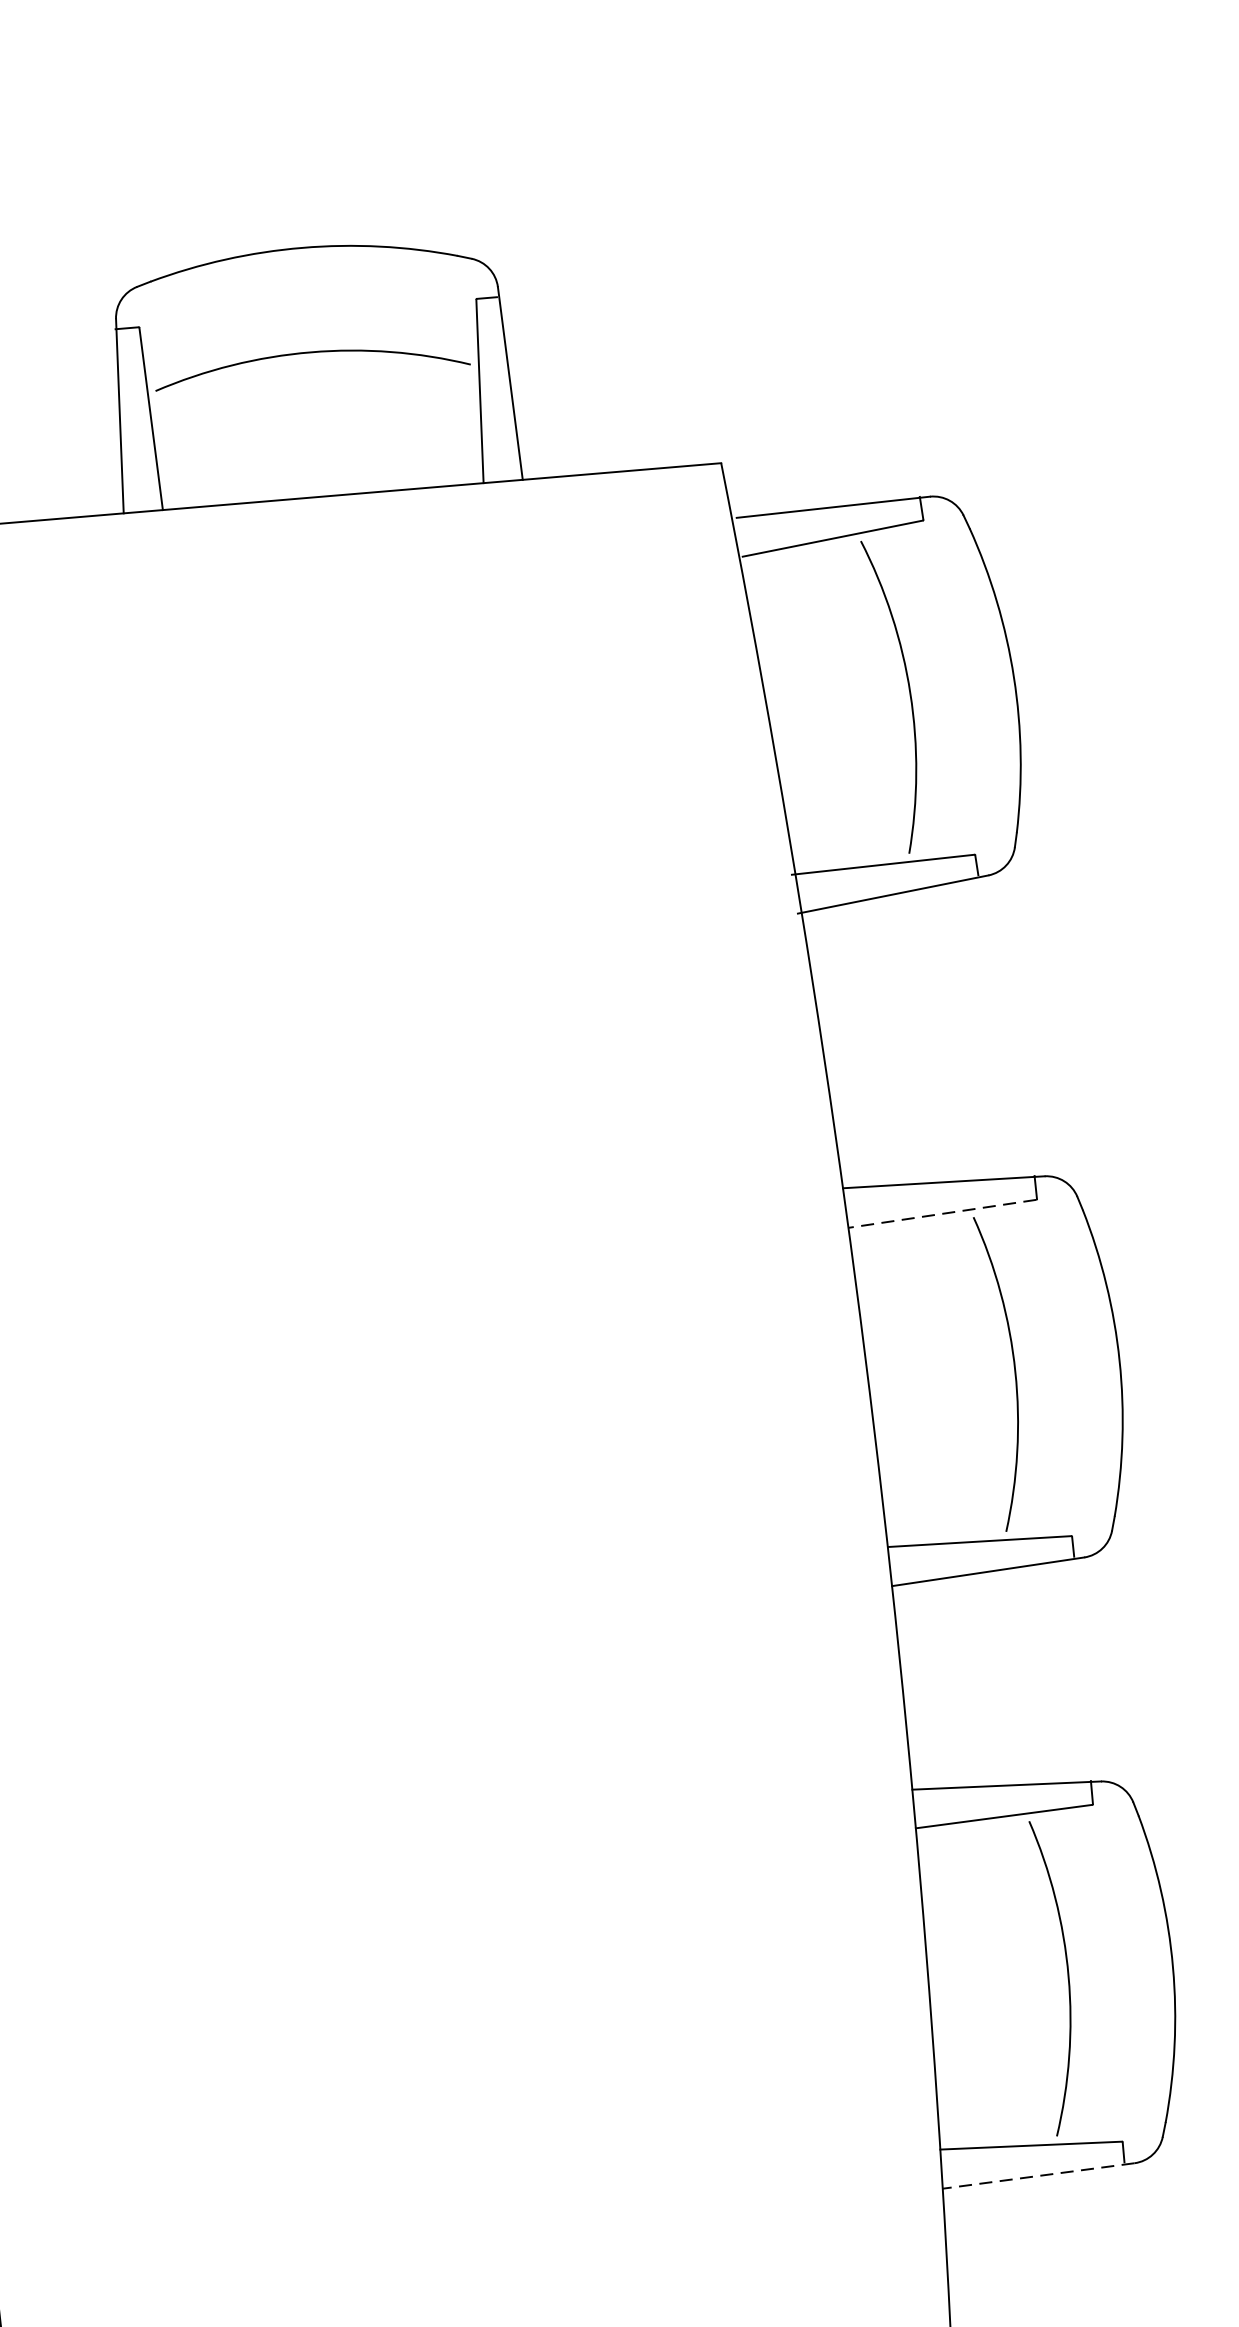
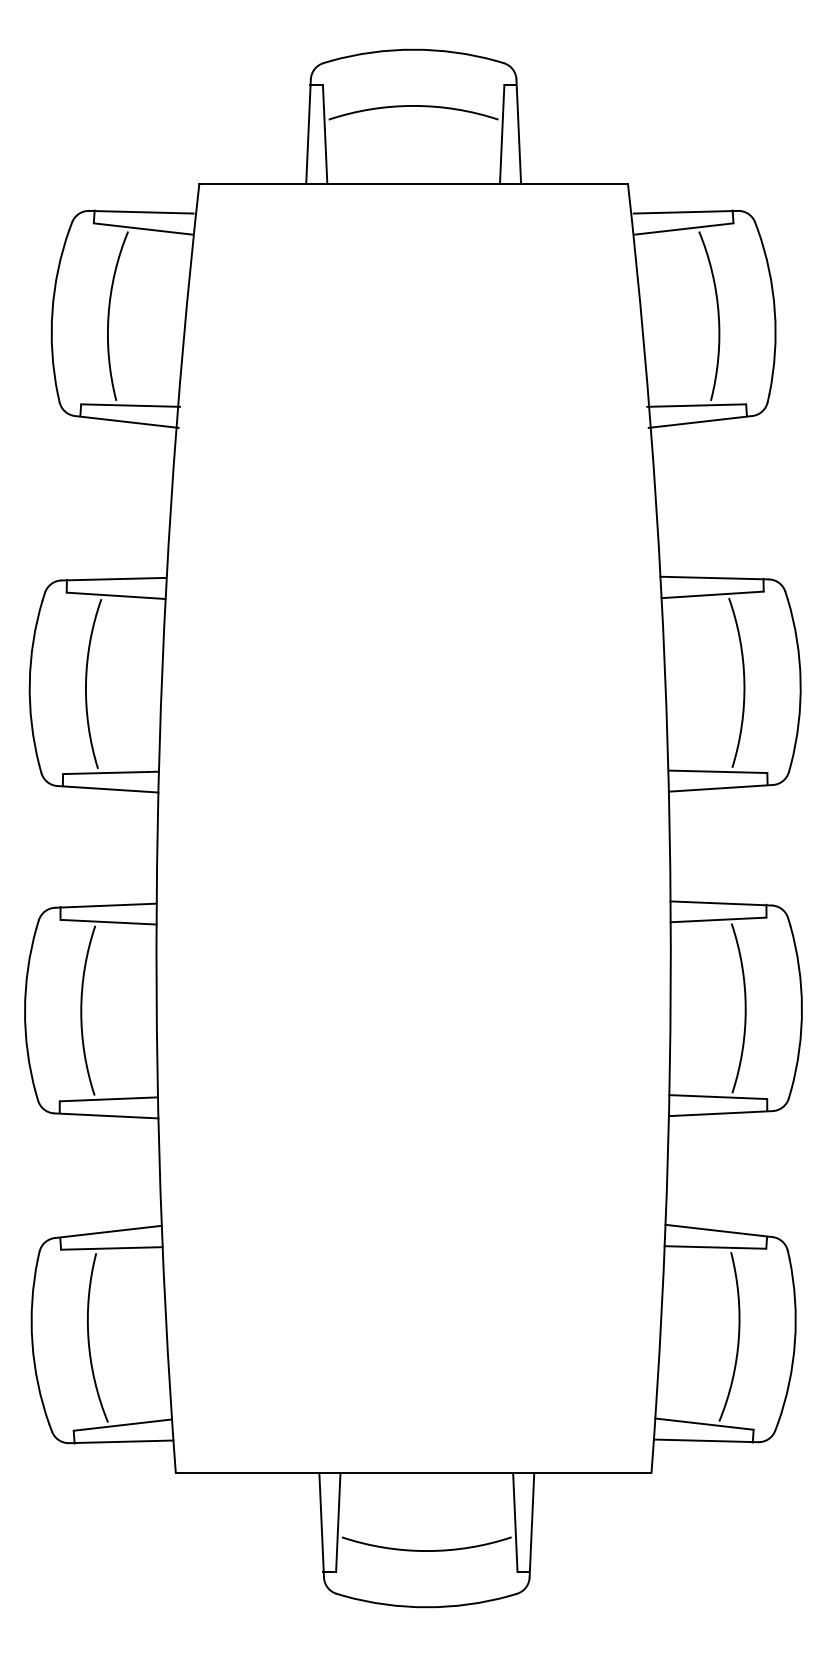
line: (942, 1213) -> (712, 594), dashed -> solid
line: (1038, 2175) -> (720, 1113), dashed -> solid

